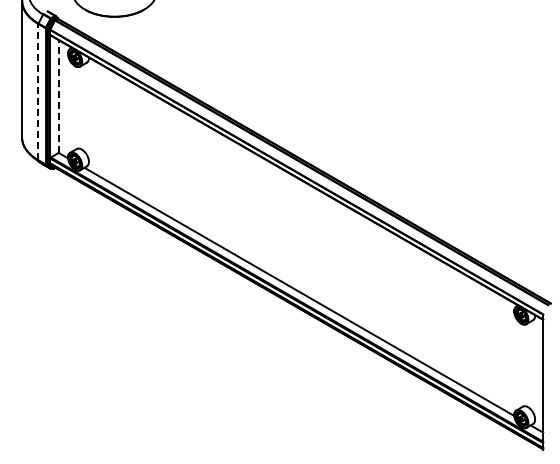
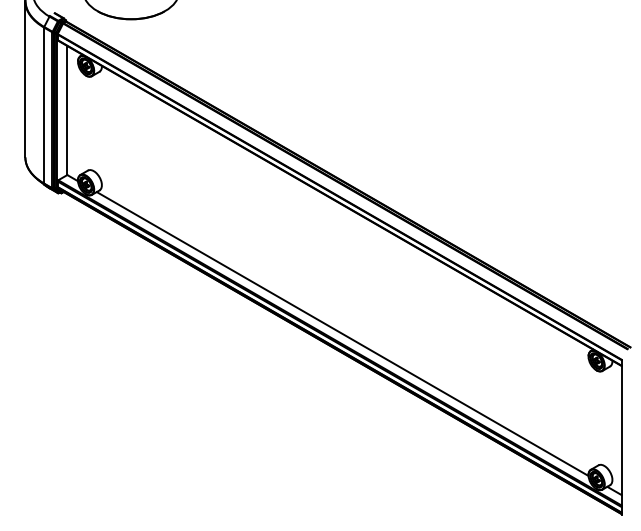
line: (38, 91) -> (44, 104), dashed -> solid
line: (58, 96) -> (67, 110), dashed -> solid

